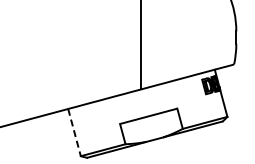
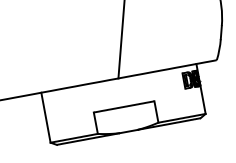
line: (74, 133) -> (45, 118), dashed -> solid

